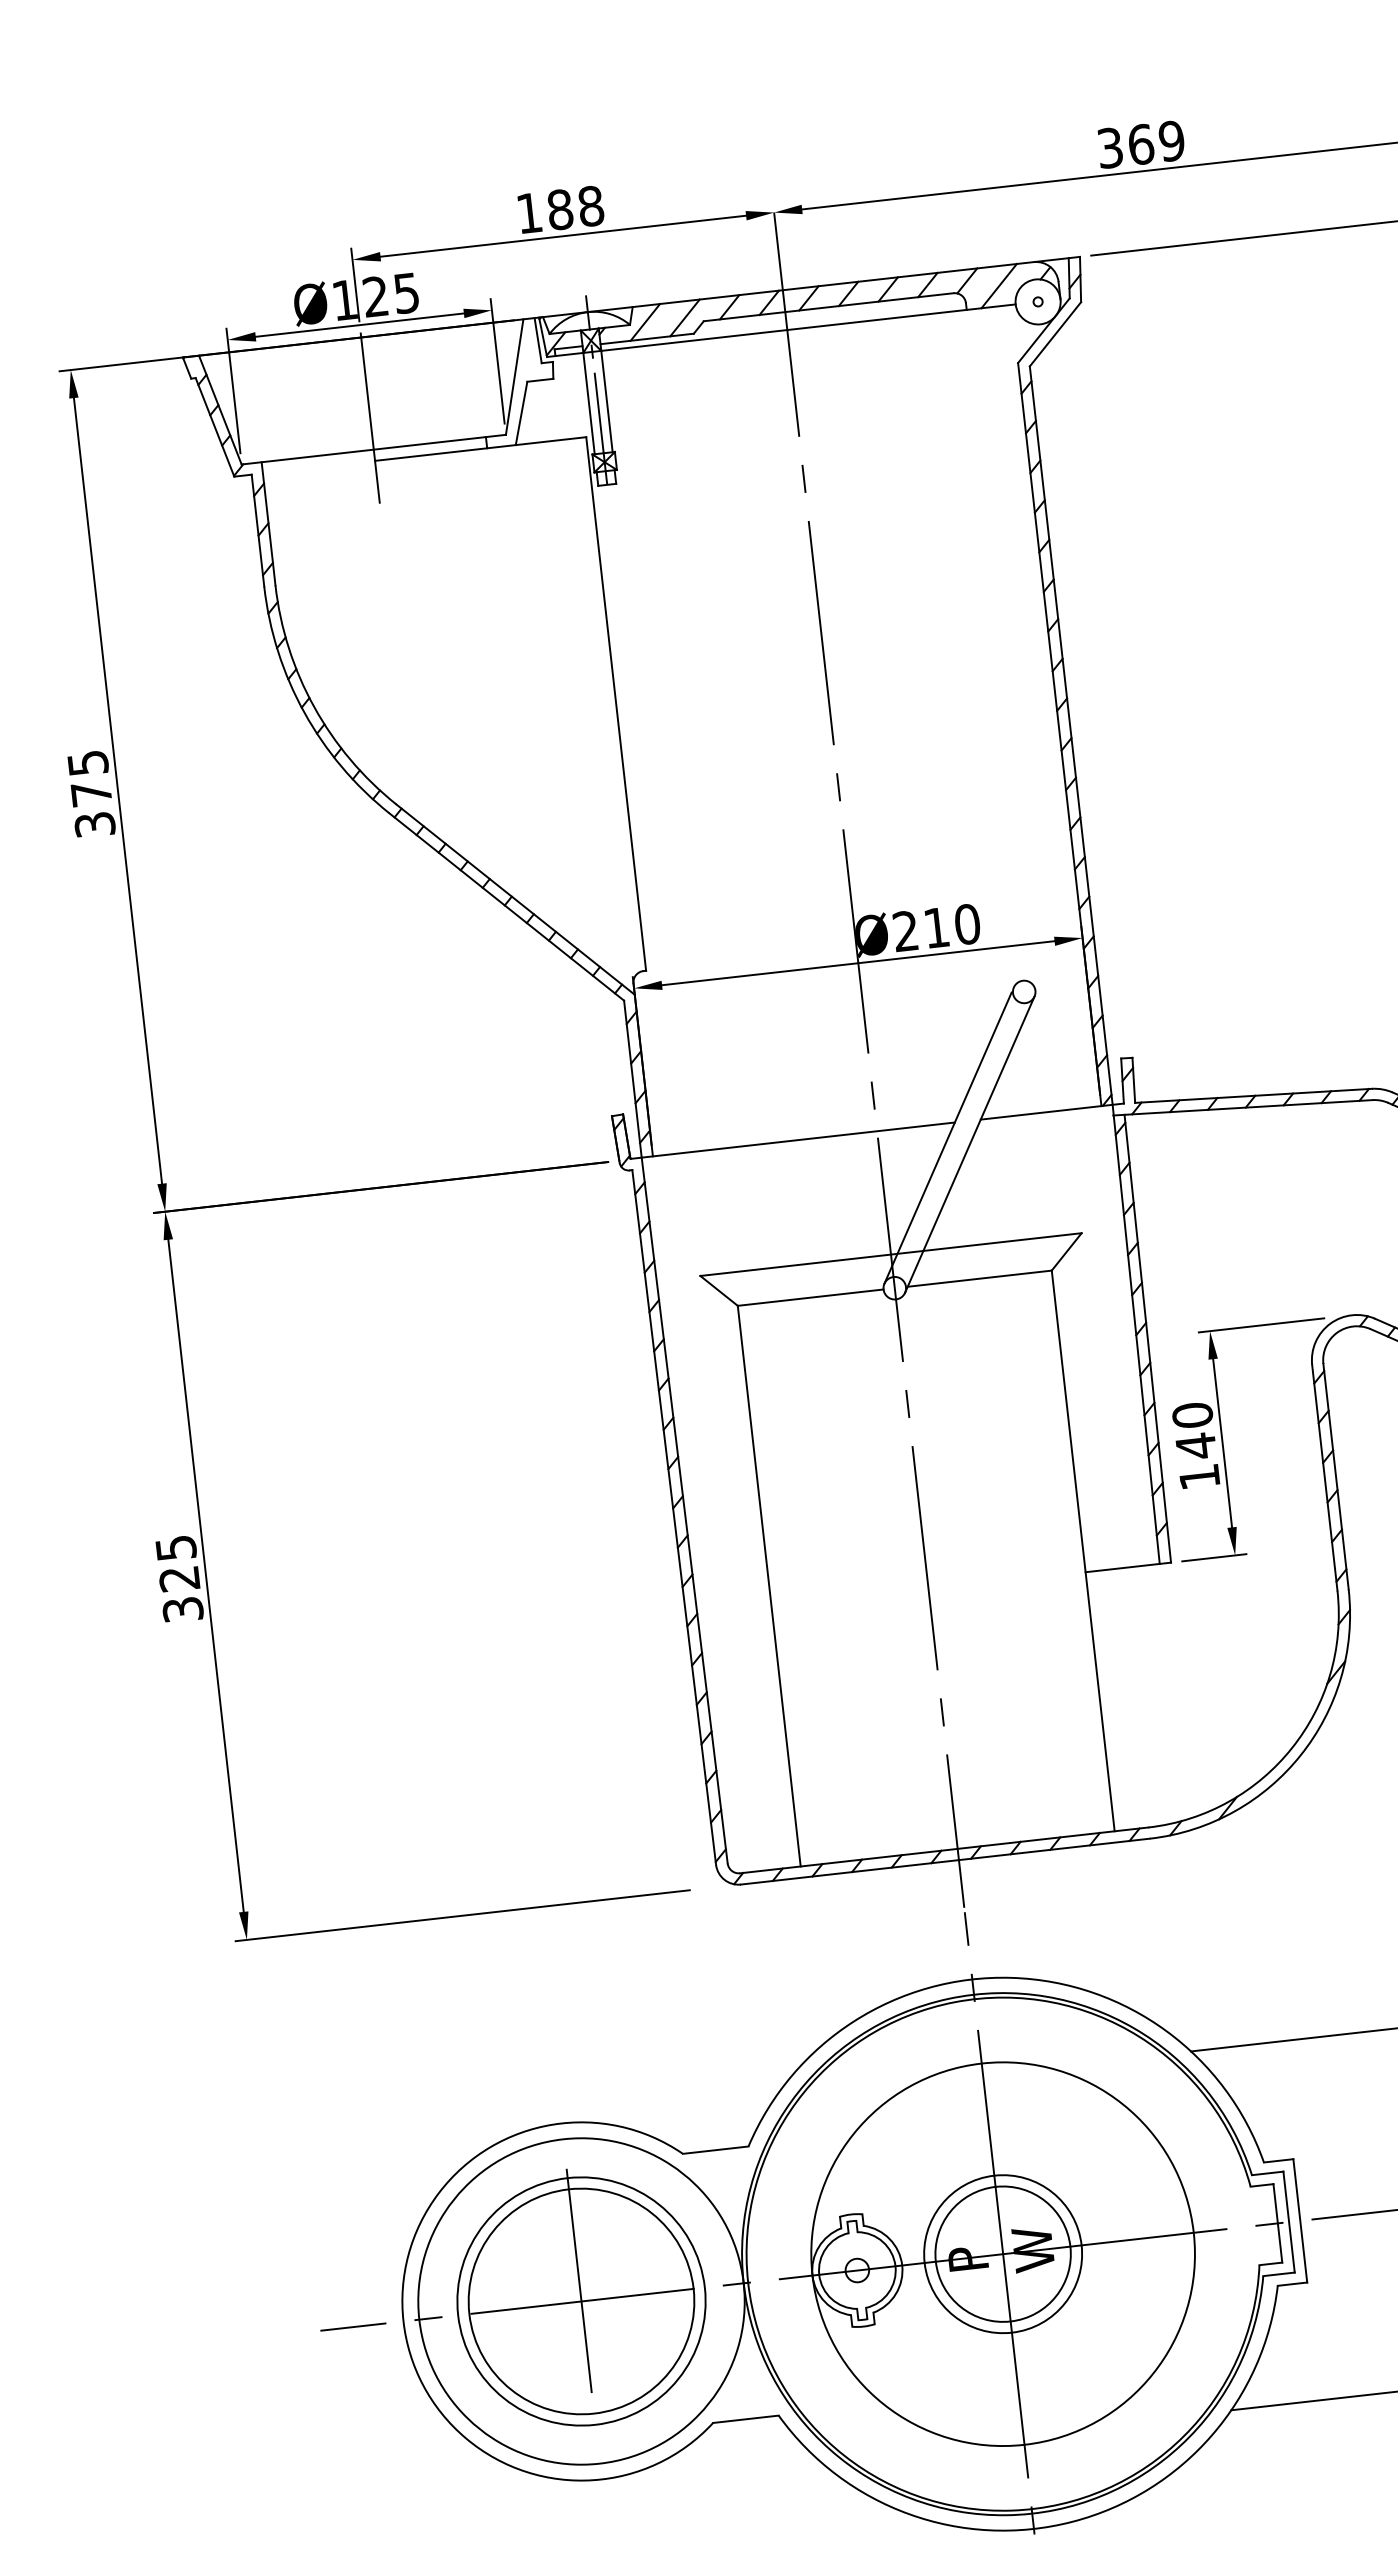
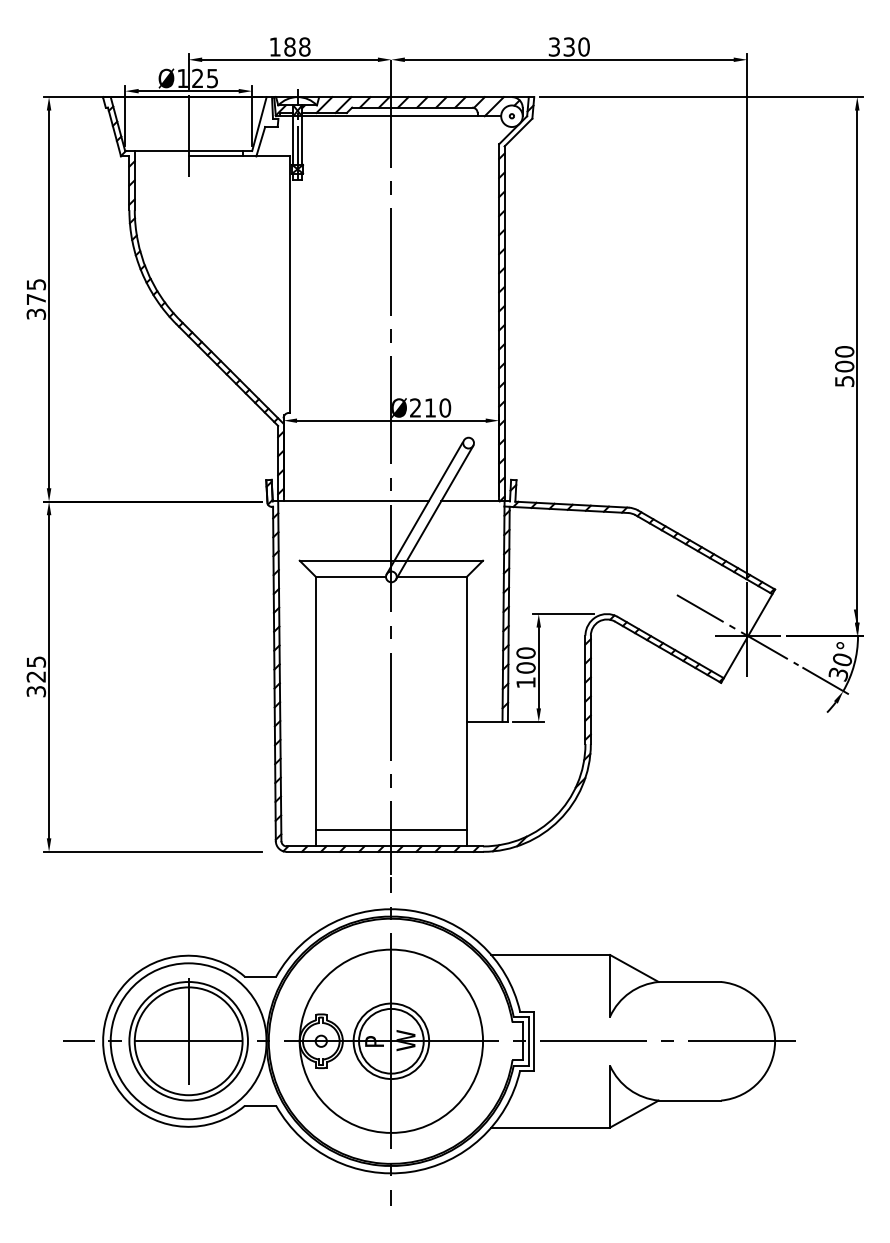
text: (1156, 141) -> (576, 46), 369 -> 330
text: (1194, 1445) -> (525, 667), 140 -> 100
line: (952, 1815) -> (390, 830), added

